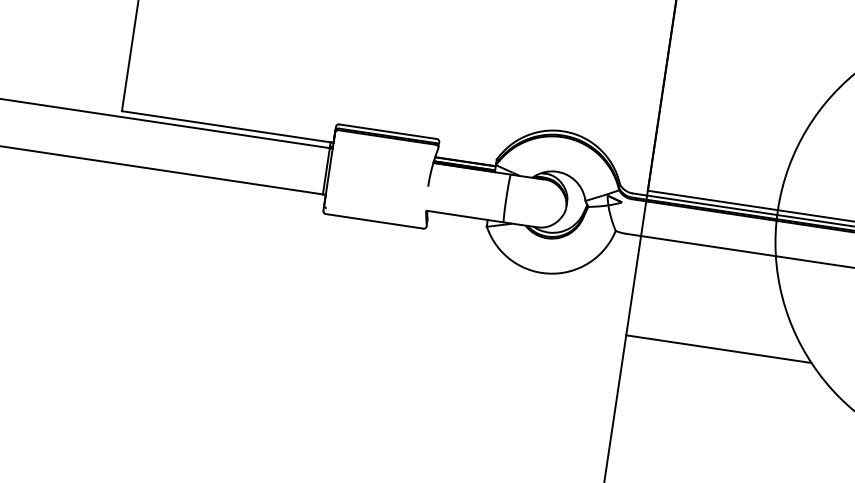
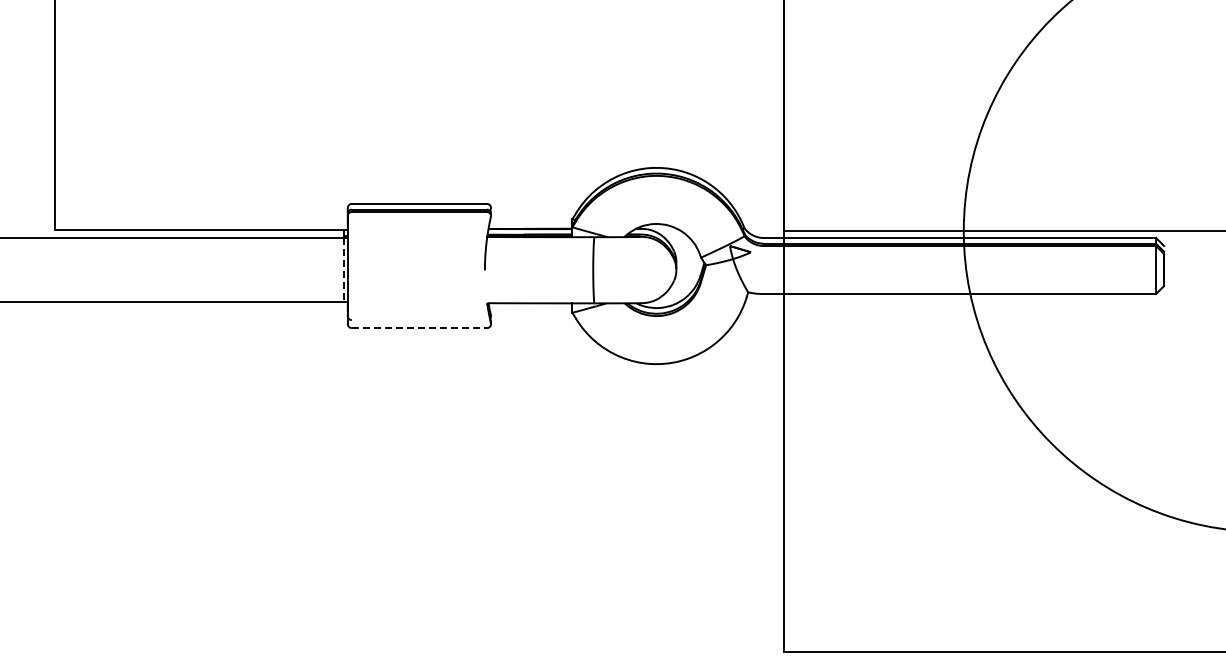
line: (326, 171) -> (343, 270), solid -> dashed
line: (374, 221) -> (419, 328), solid -> dashed
line: (718, 349) -> (911, 431), removed

